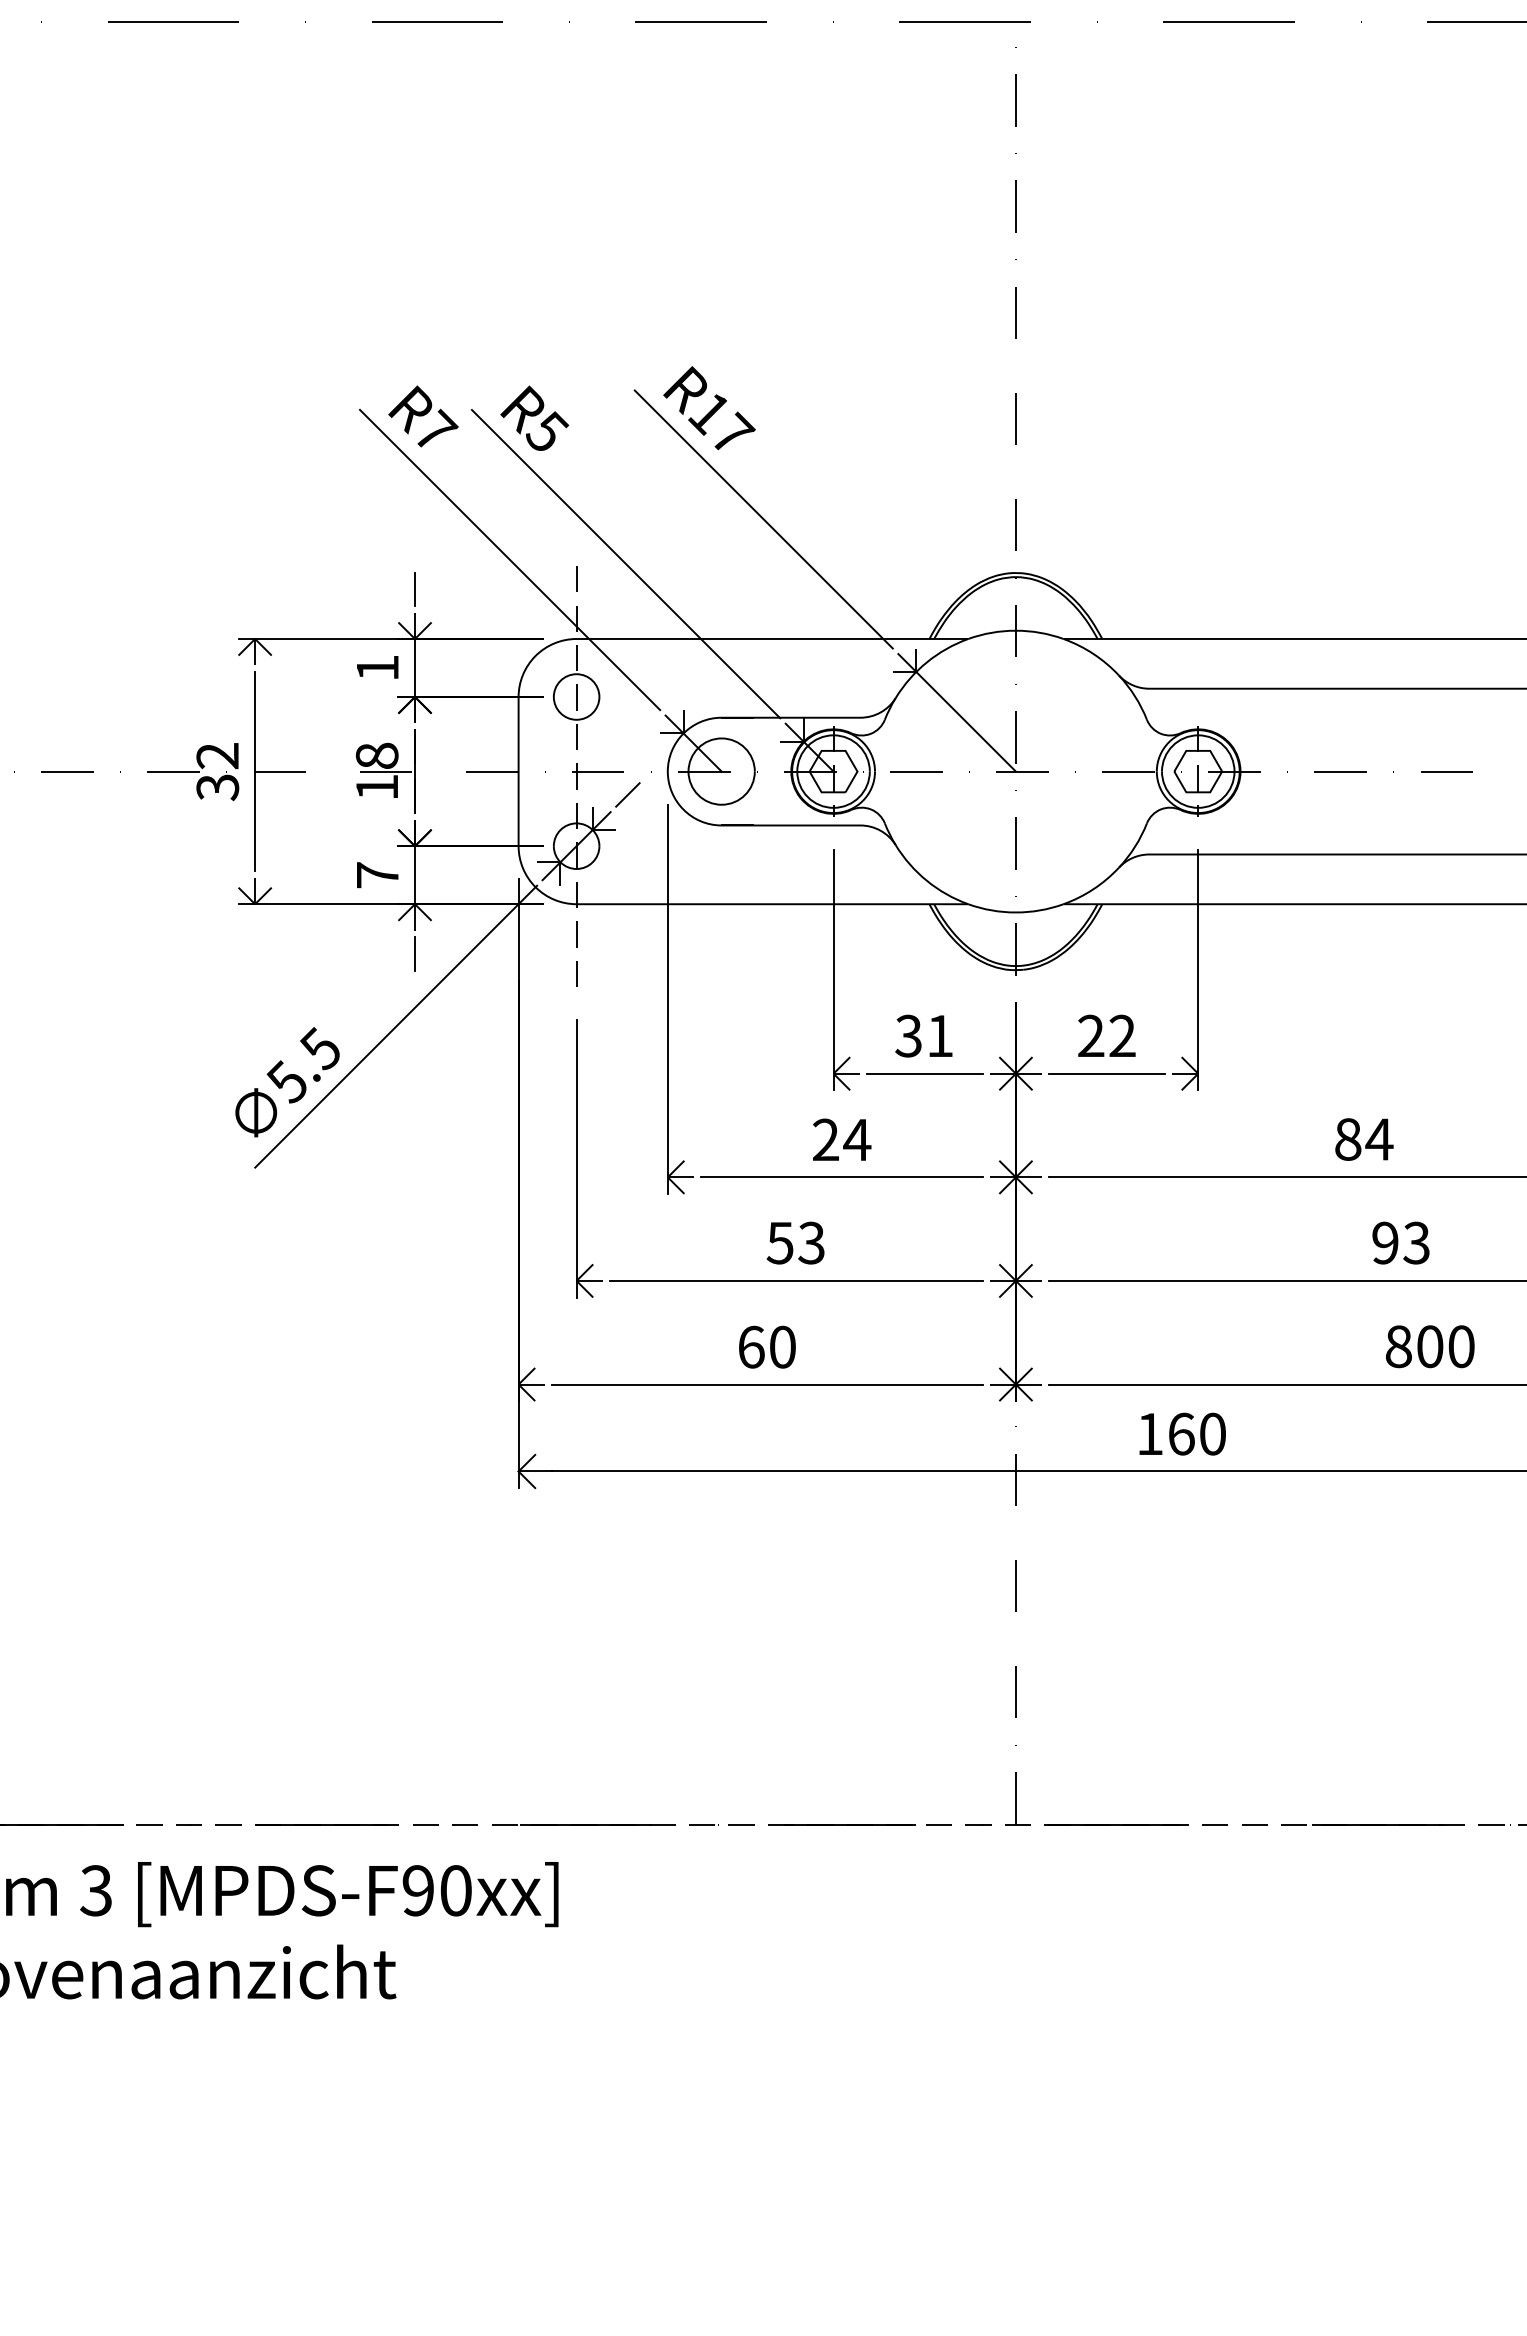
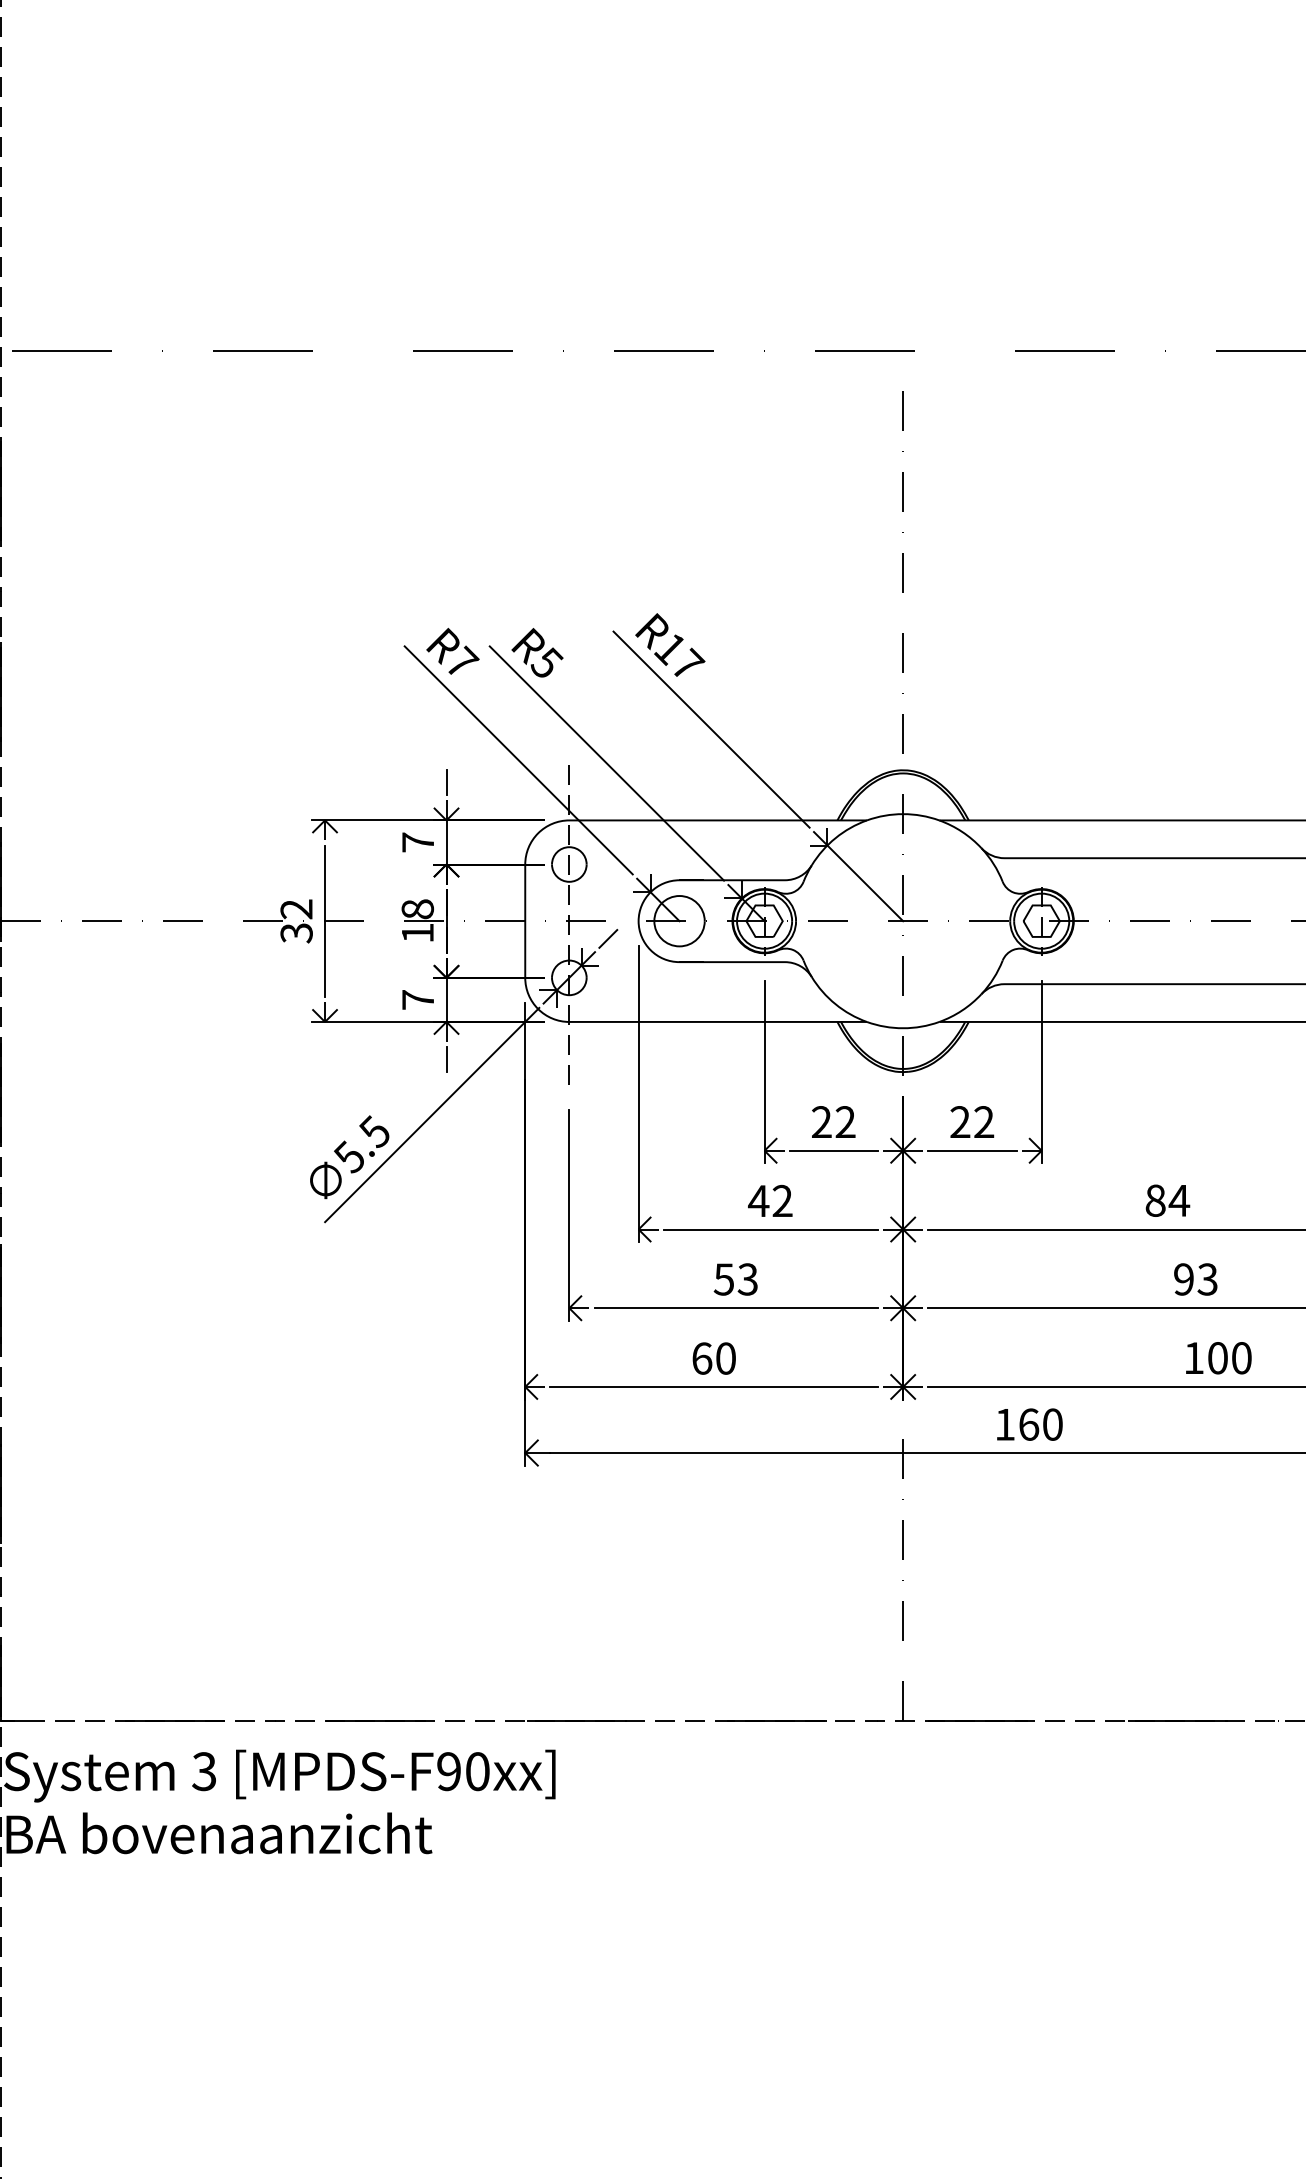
text: (376, 668) -> (417, 842), 1 -> 7
text: (924, 1036) -> (833, 1122), 31 -> 22
text: (841, 1139) -> (770, 1200), 24 -> 42
text: (1399, 1347) -> (1194, 1358), 800 -> 100

